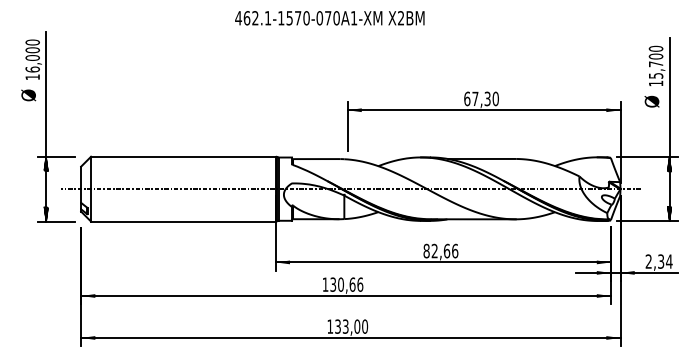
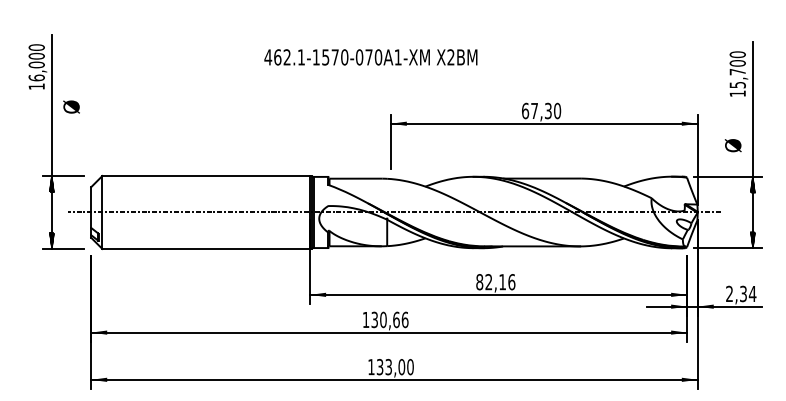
text: (329, 18) -> (370, 57), moved
text: (28, 95) -> (71, 107), moved
text: (651, 101) -> (732, 145), moved
text: (446, 250) -> (502, 281), 82,66 -> 82,16

